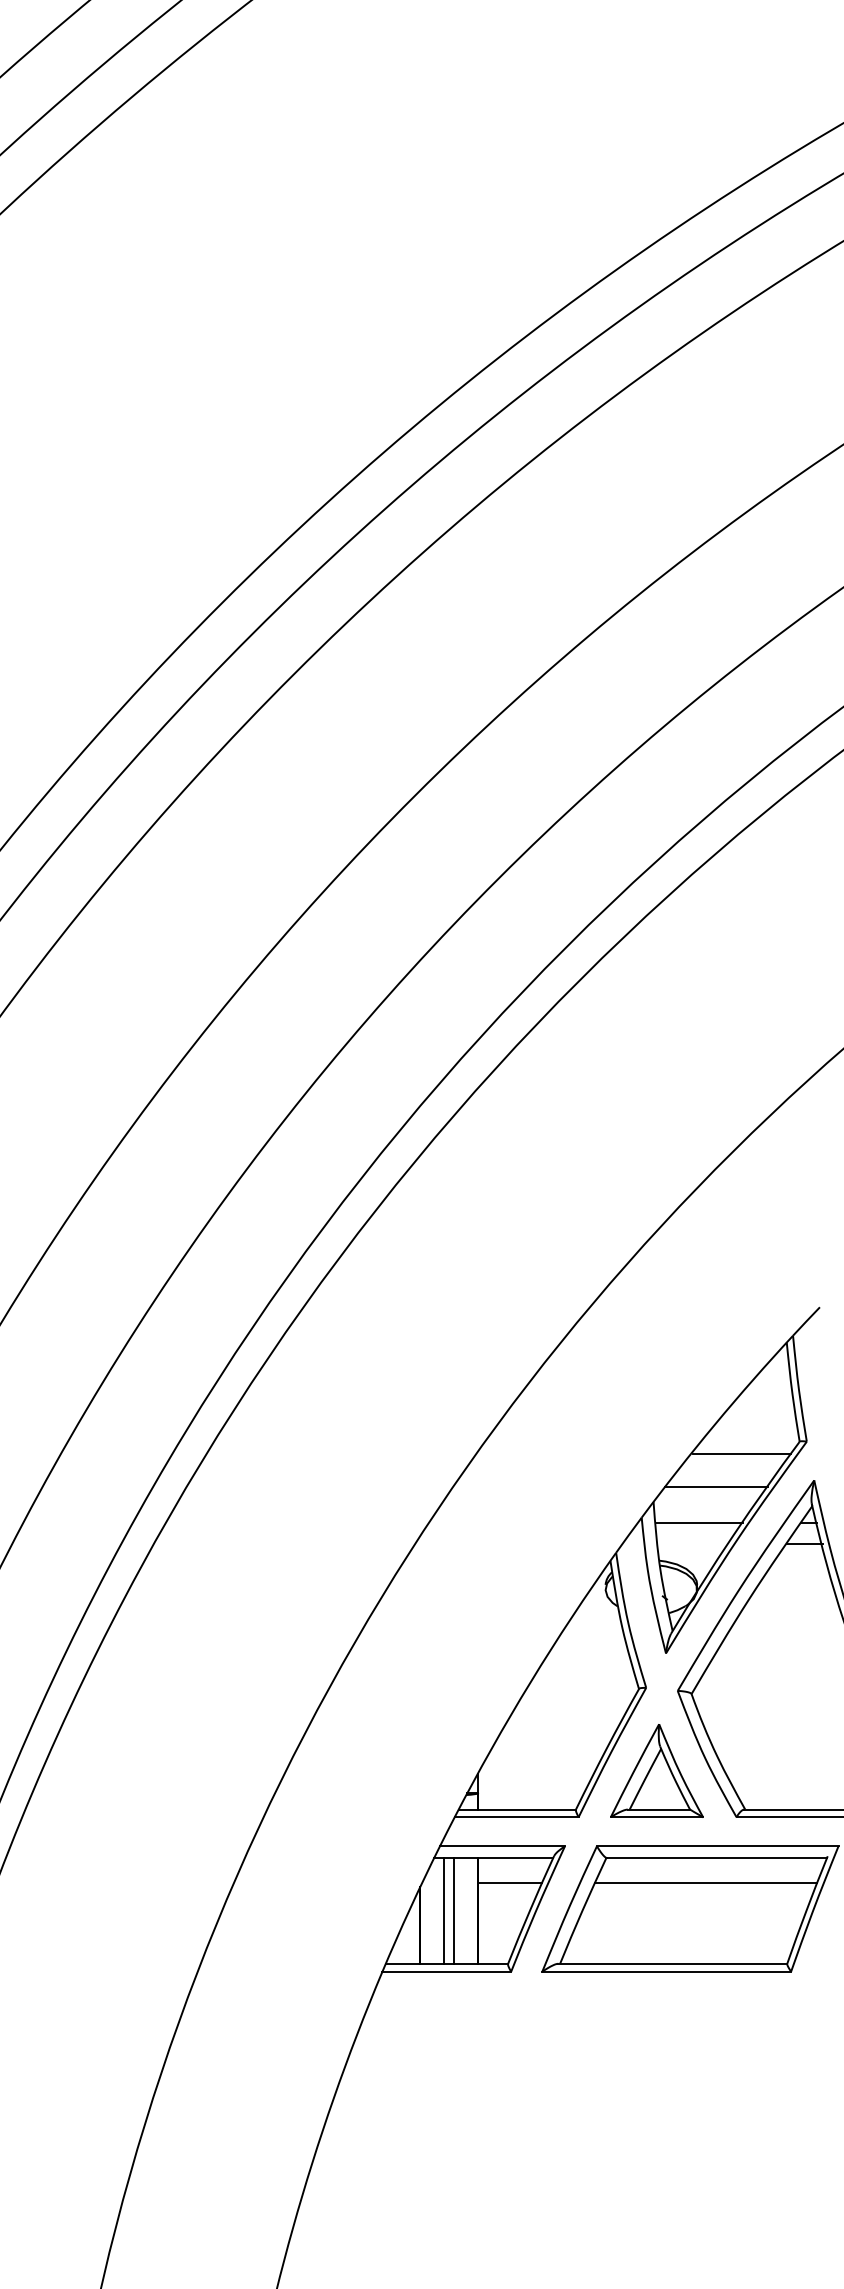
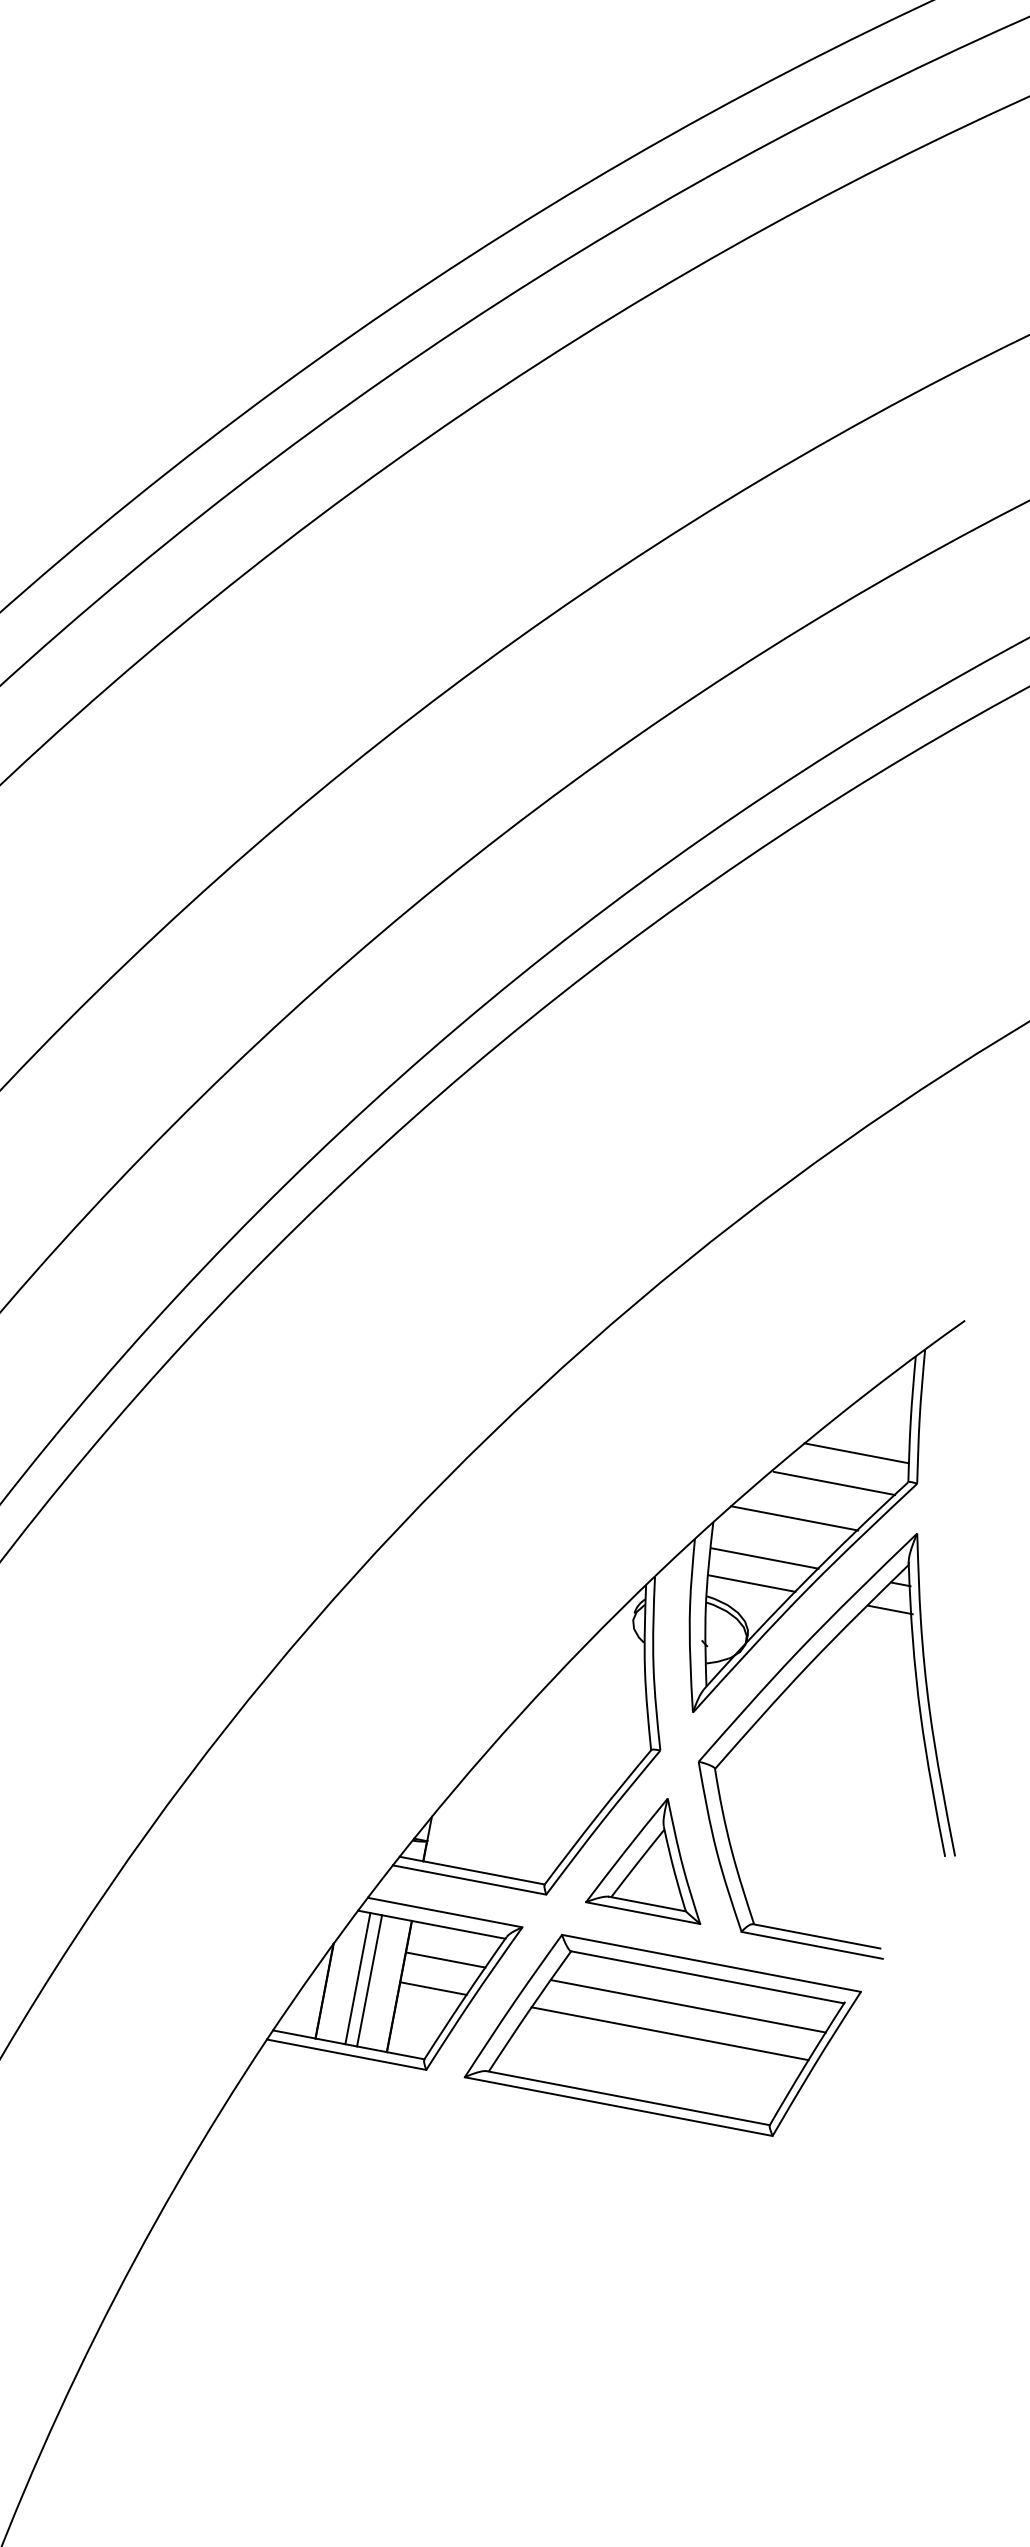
line: (755, 1426) -> (857, 1452), added
line: (692, 1544) -> (751, 1584), added
line: (504, 1907) -> (433, 1988), added
line: (695, 1907) -> (669, 2033), added

